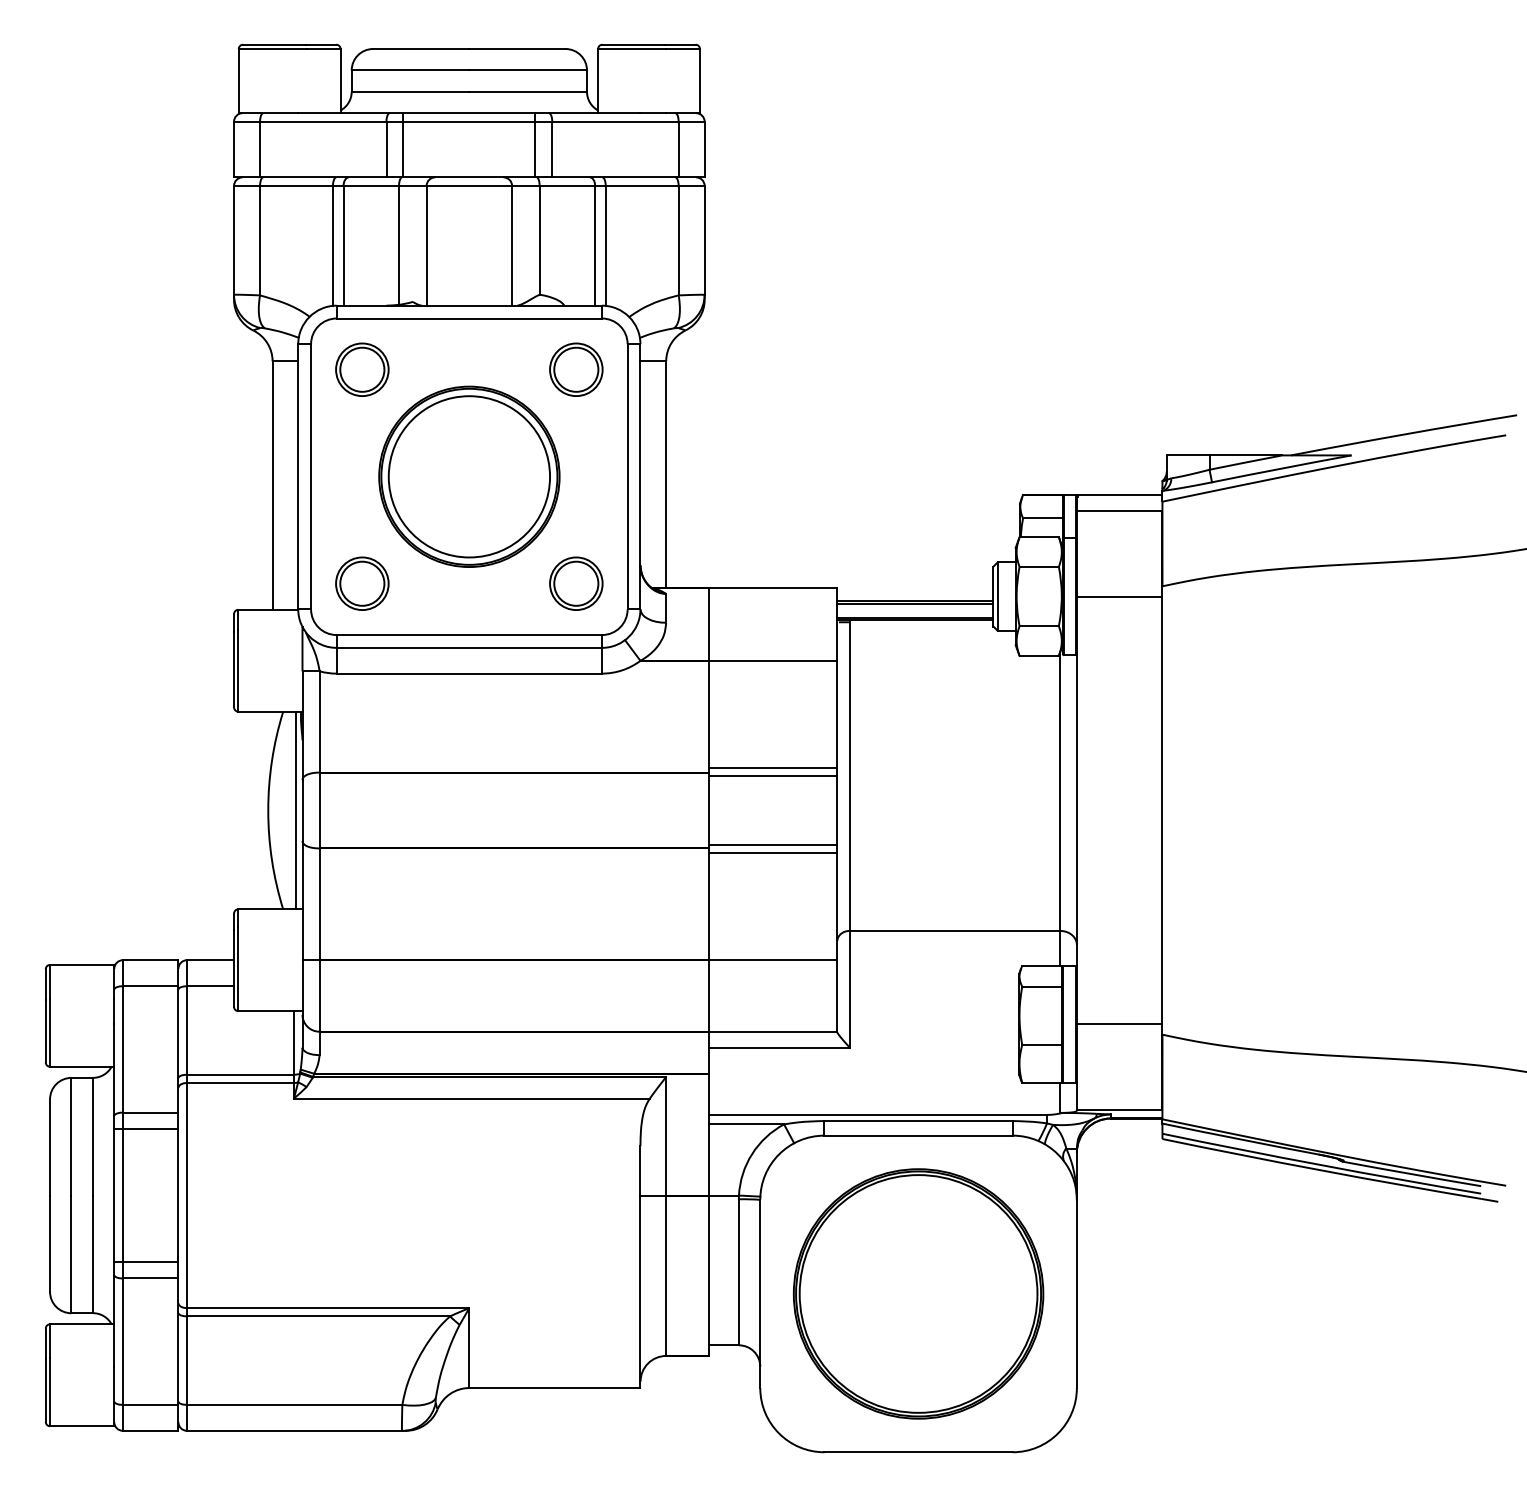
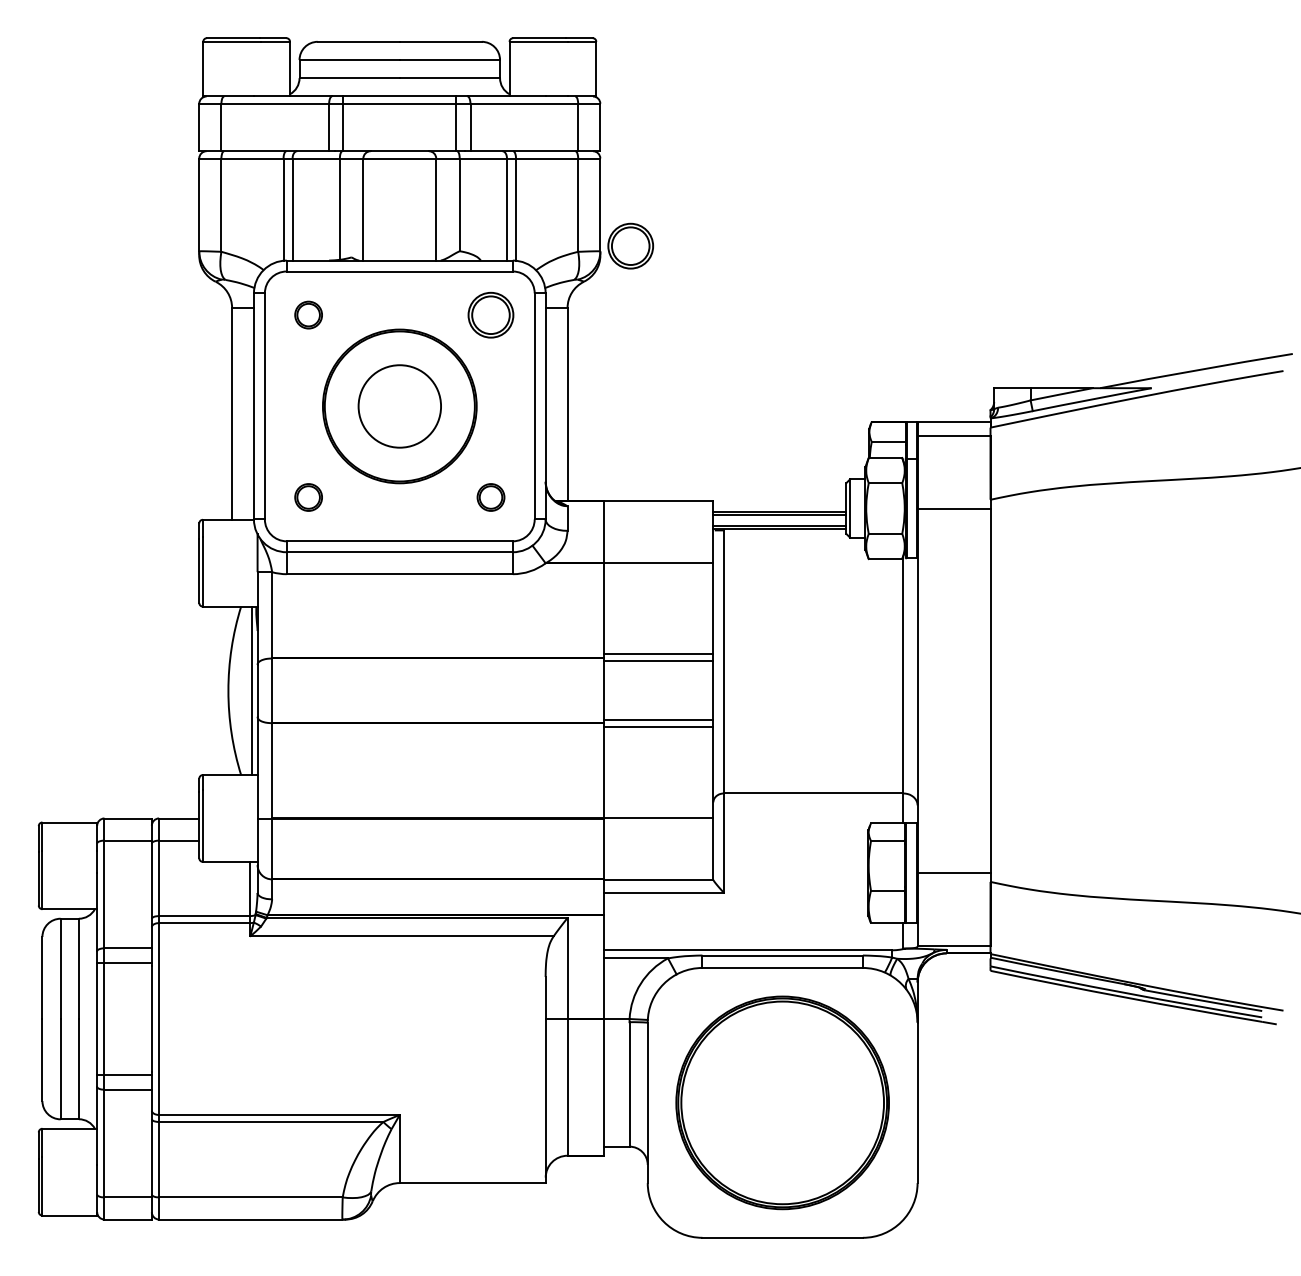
part: (740, 288) -> (630, 245), added
part: (362, 369) -> (308, 314), size x0.6
circle: (469, 476) -> (399, 406), size x0.6
part: (362, 583) -> (308, 497), size x0.6
part: (576, 583) -> (491, 497), size x0.6

